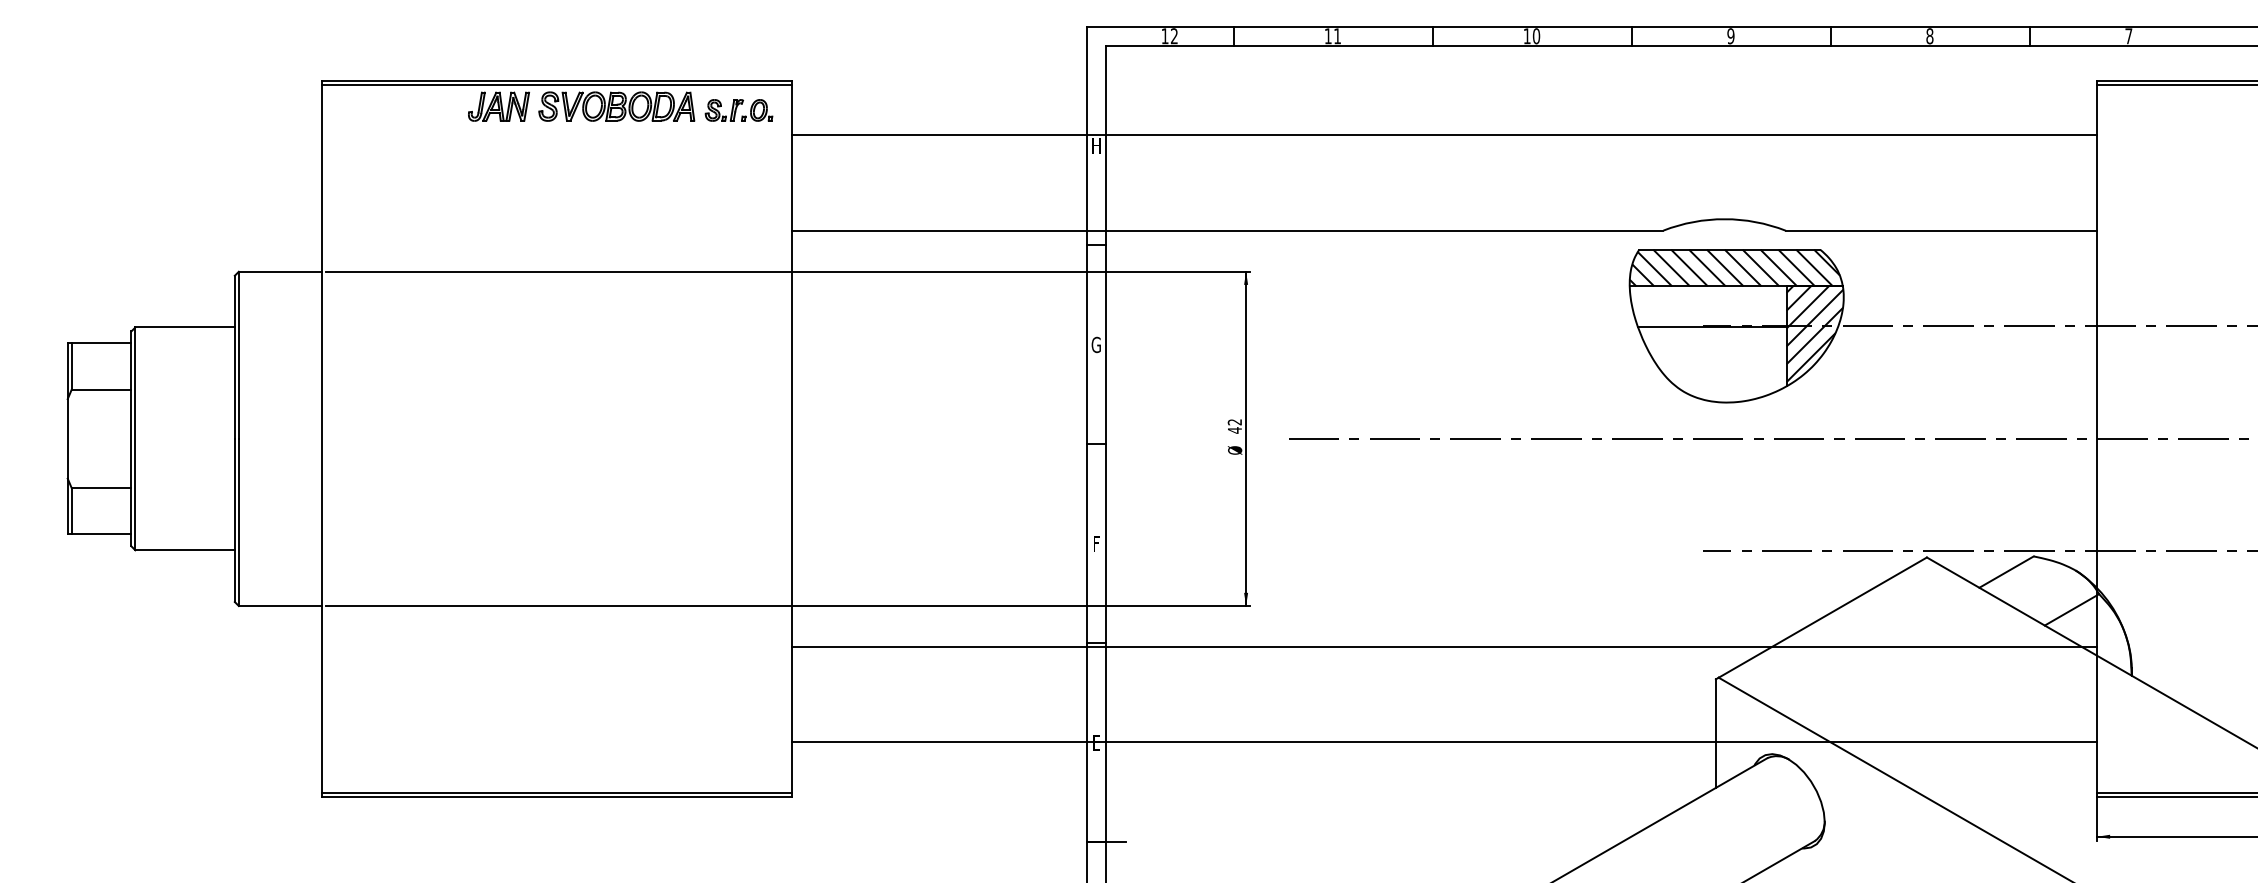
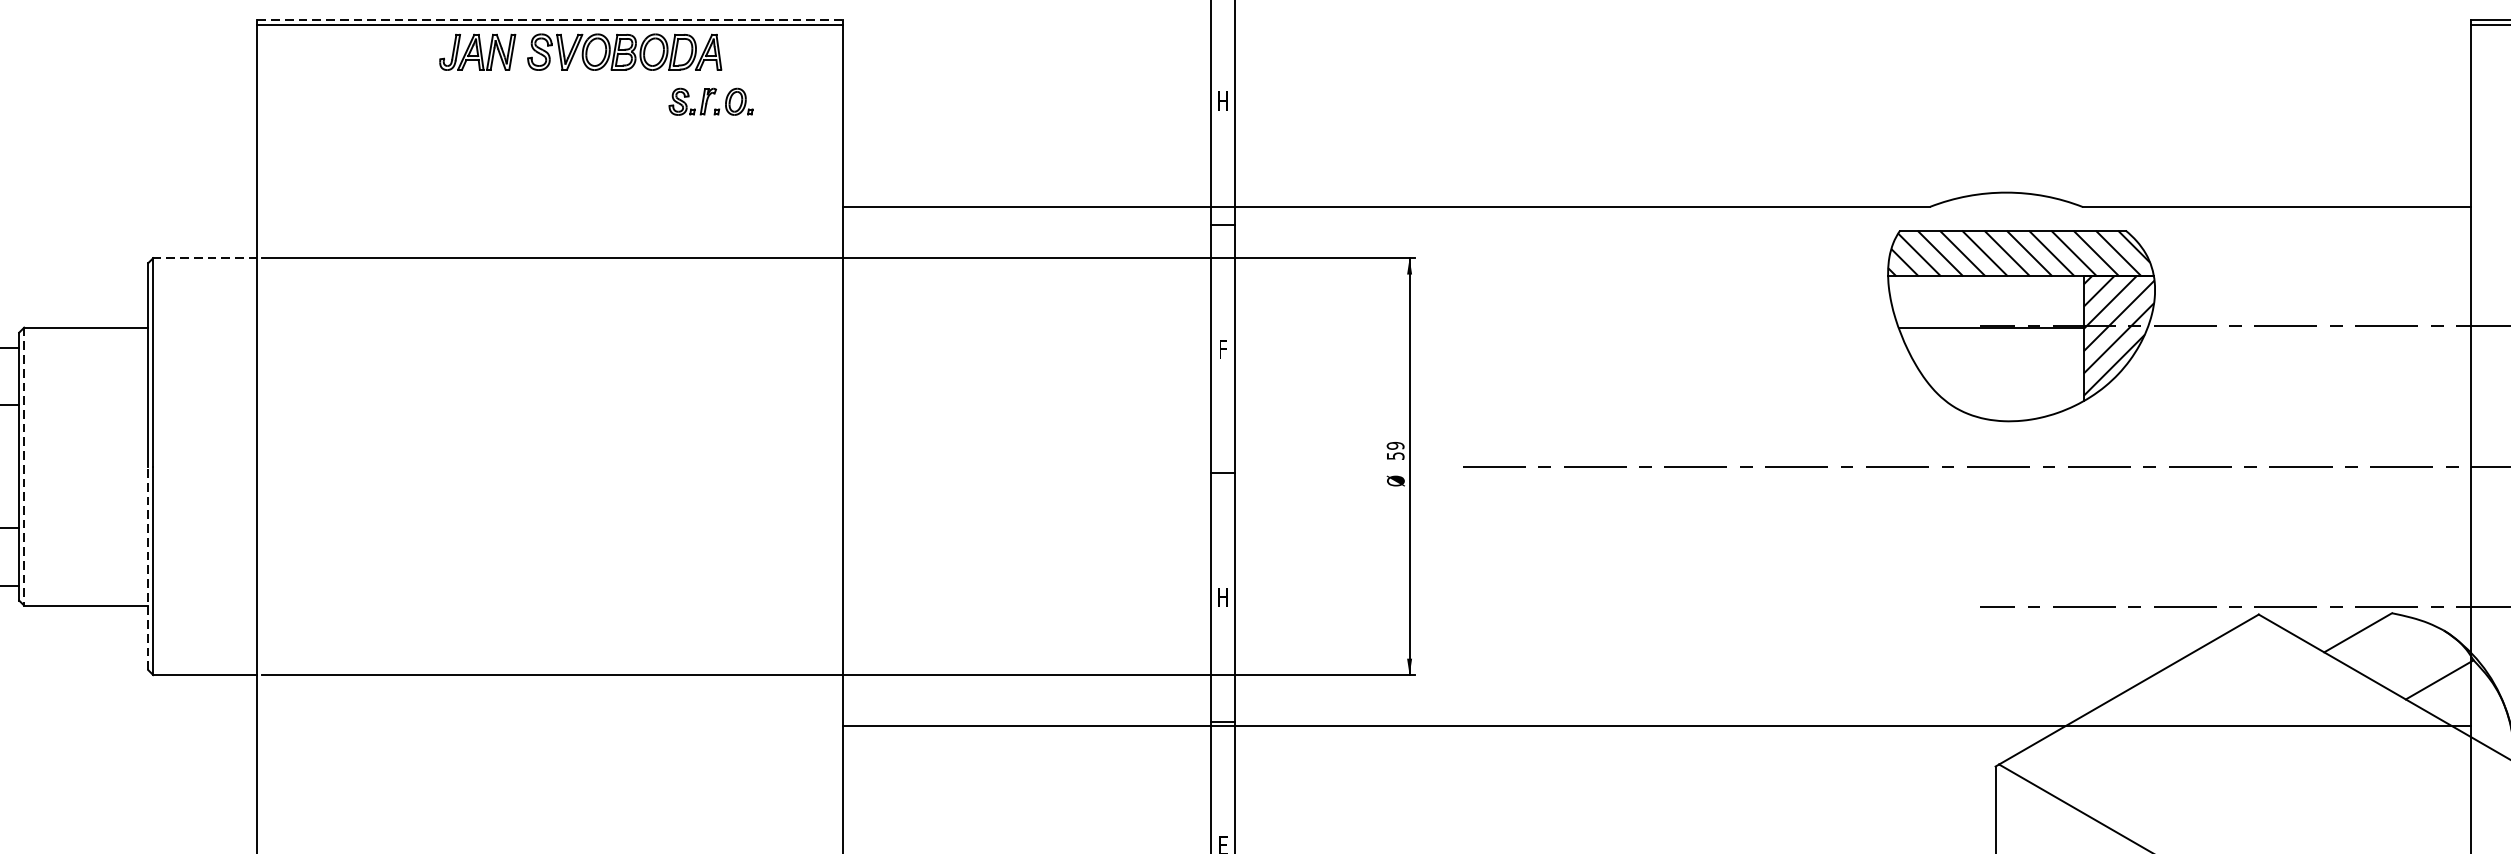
line: (557, 80) -> (550, 19), solid -> dashed
part: (738, 110) -> (710, 101), moved
line: (1443, 135) -> (1655, 88), removed
line: (280, 271) -> (205, 257), solid -> dashed
text: (1095, 344) -> (1221, 348), G -> F
text: (1234, 426) -> (1395, 451), 42 -> 59
line: (135, 439) -> (24, 467), solid -> dashed
line: (234, 520) -> (147, 568), solid -> dashed
text: (1095, 543) -> (1221, 597), F -> H
line: (1443, 742) -> (1655, 845), removed

